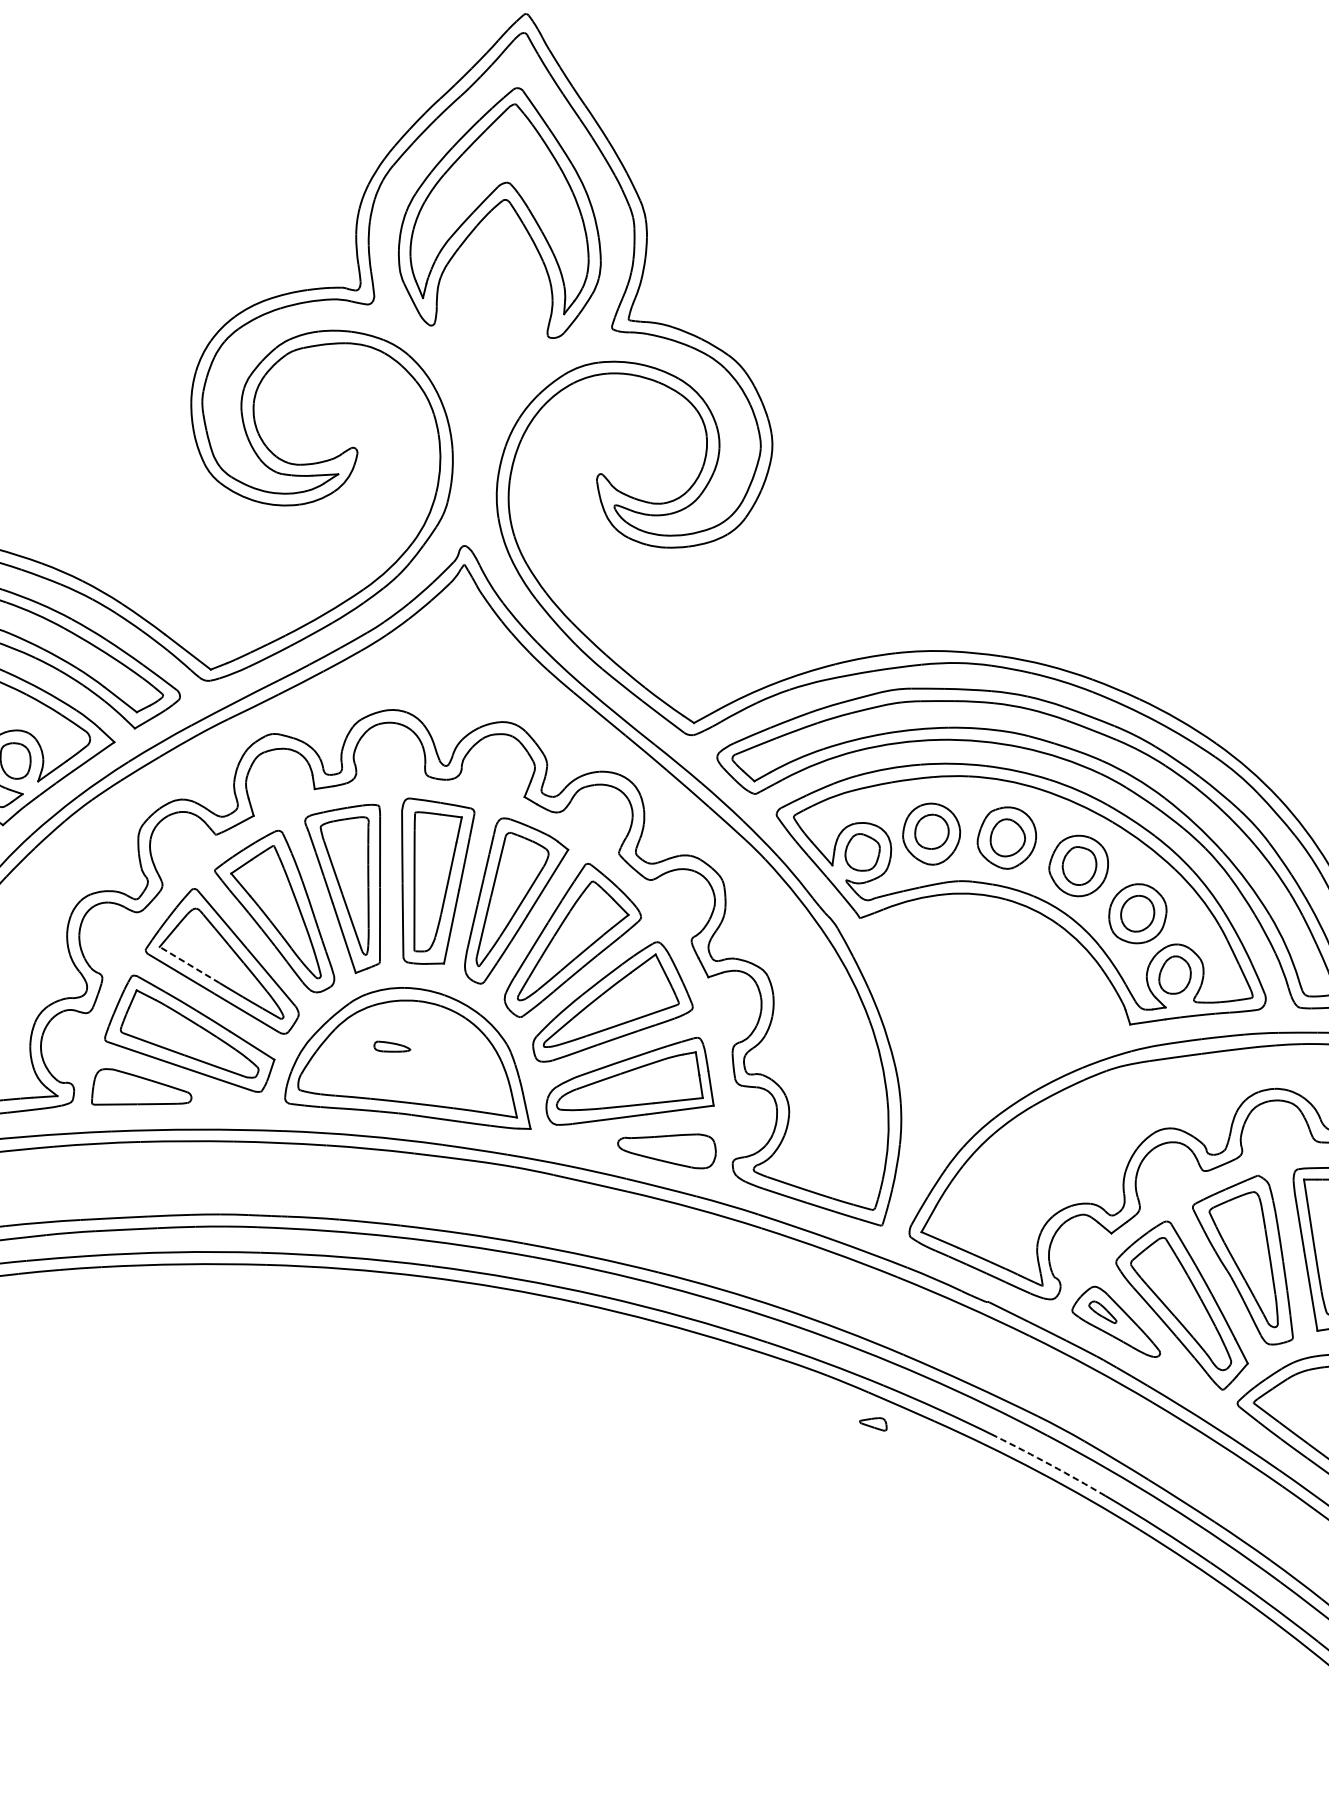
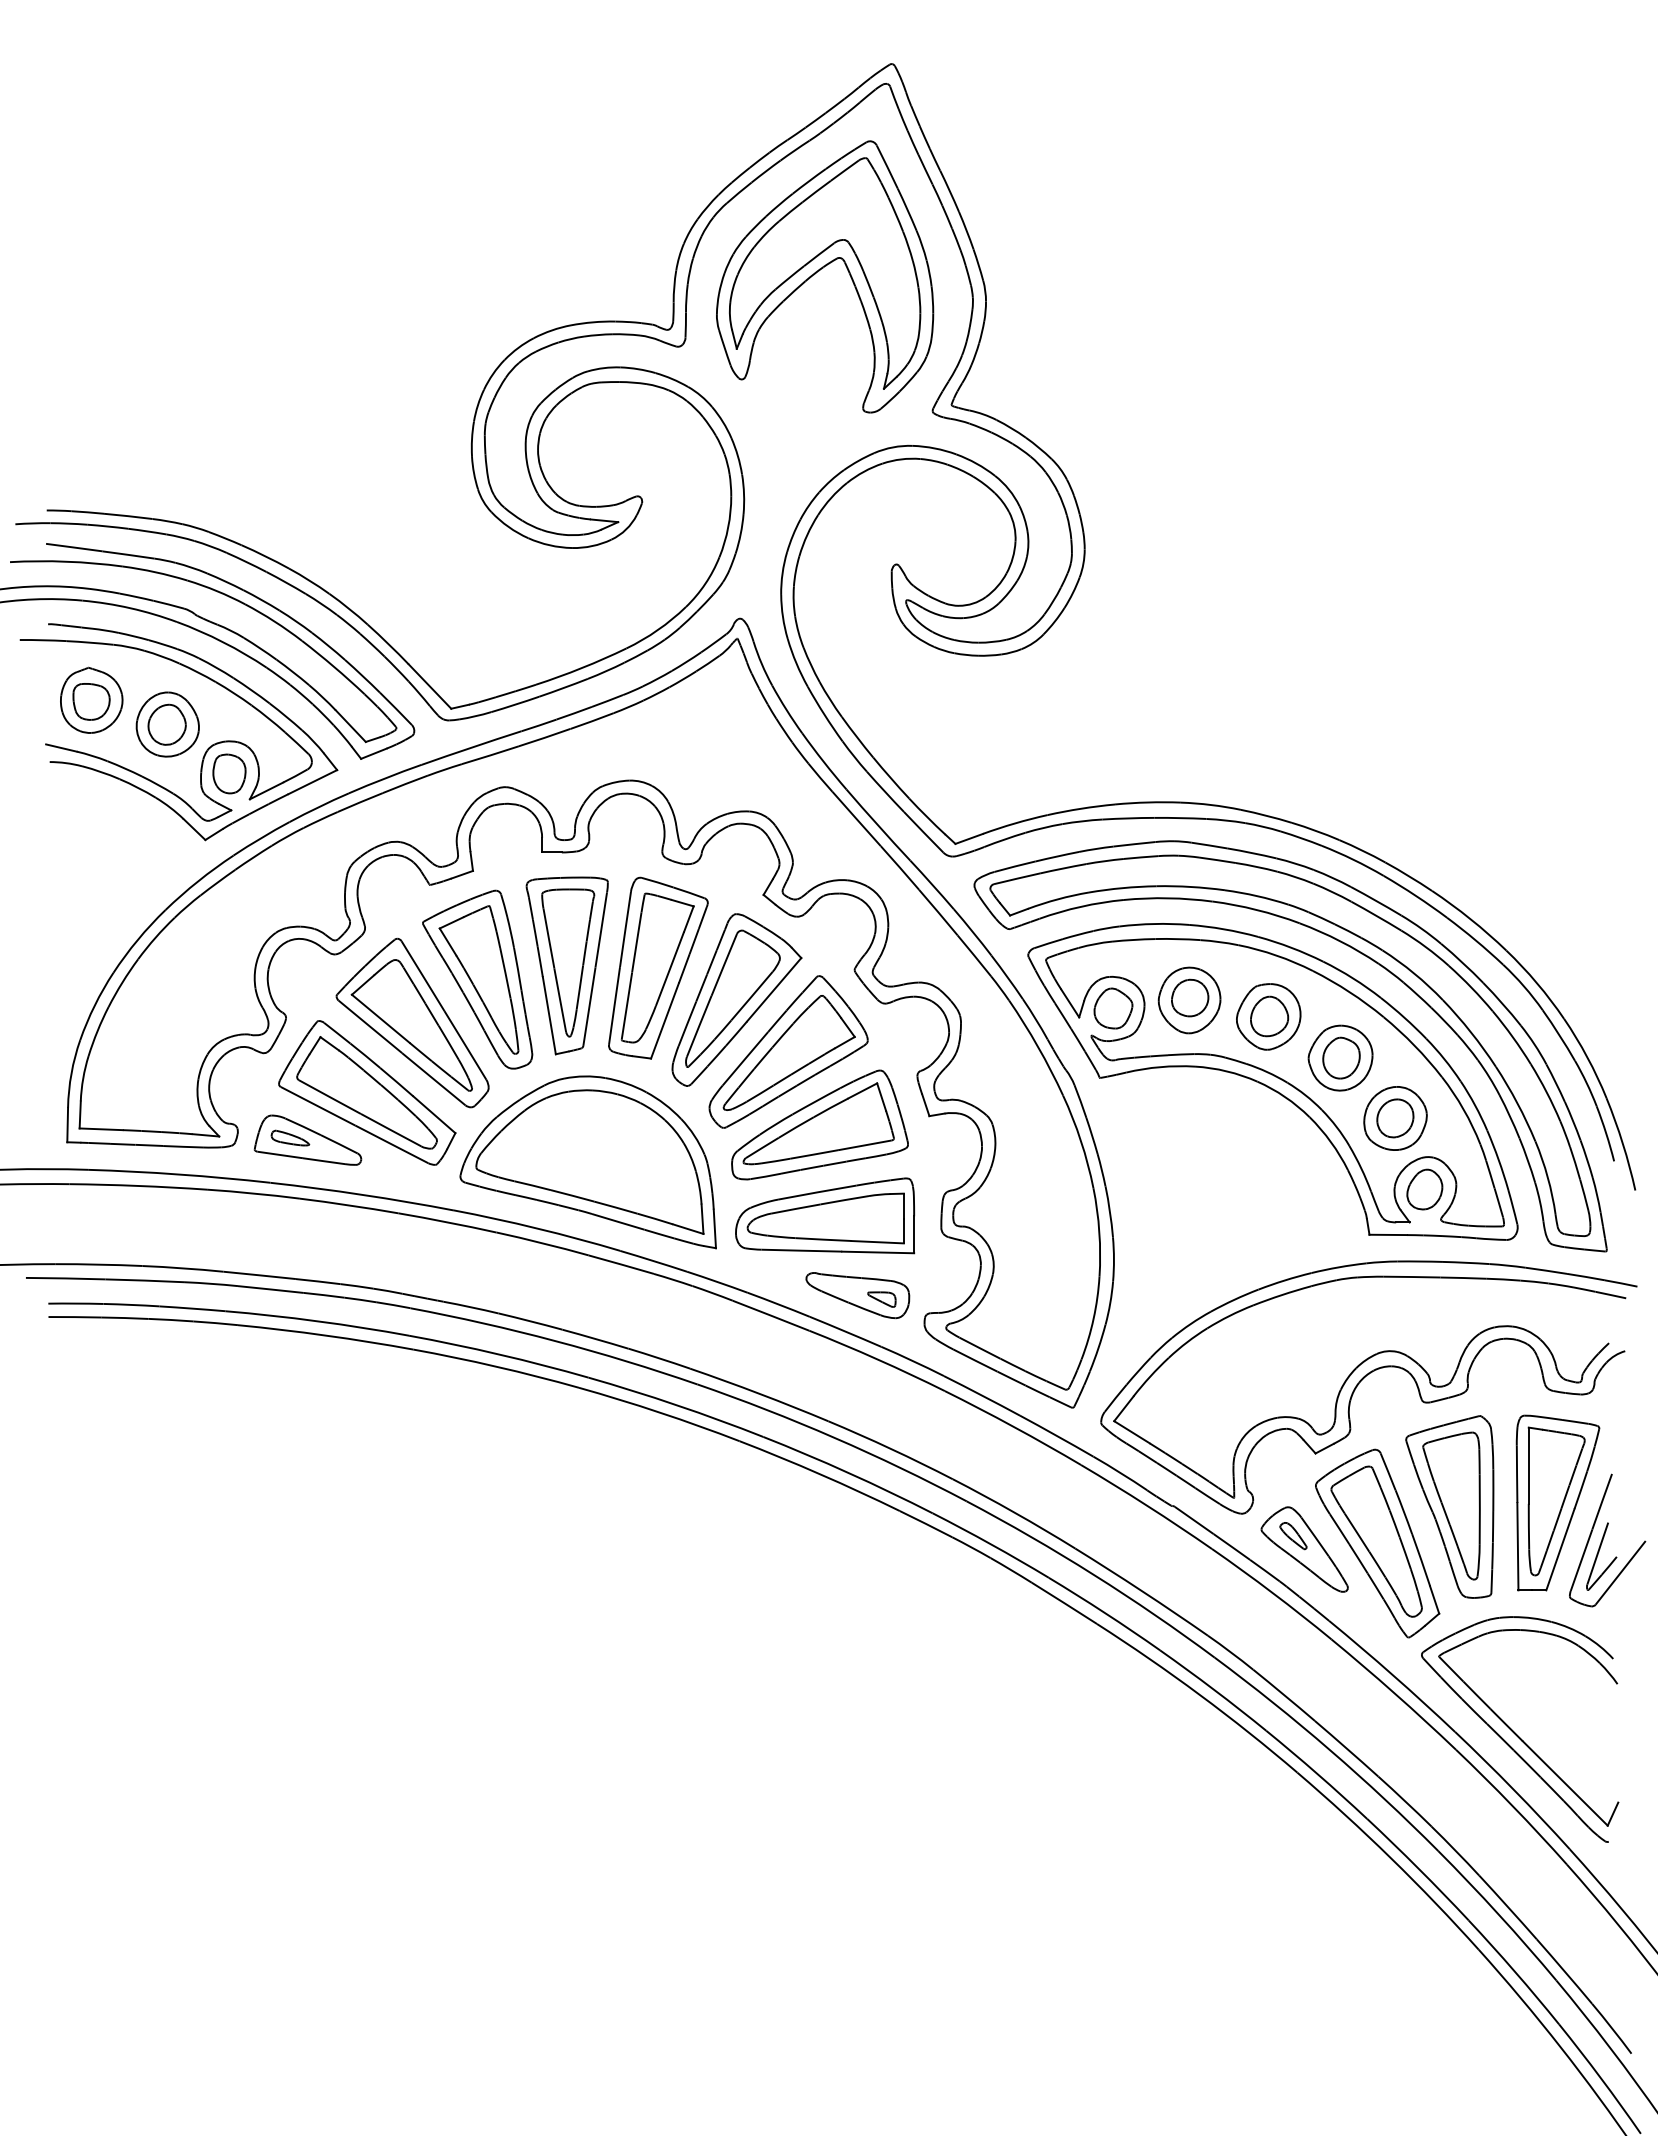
line: (189, 964) -> (380, 1018), dashed -> solid
part: (392, 1045) -> (290, 1137), moved
part: (873, 1425) -> (881, 1299), moved
arc: (1050, 1465) -> (1213, 1689), dashed -> solid

